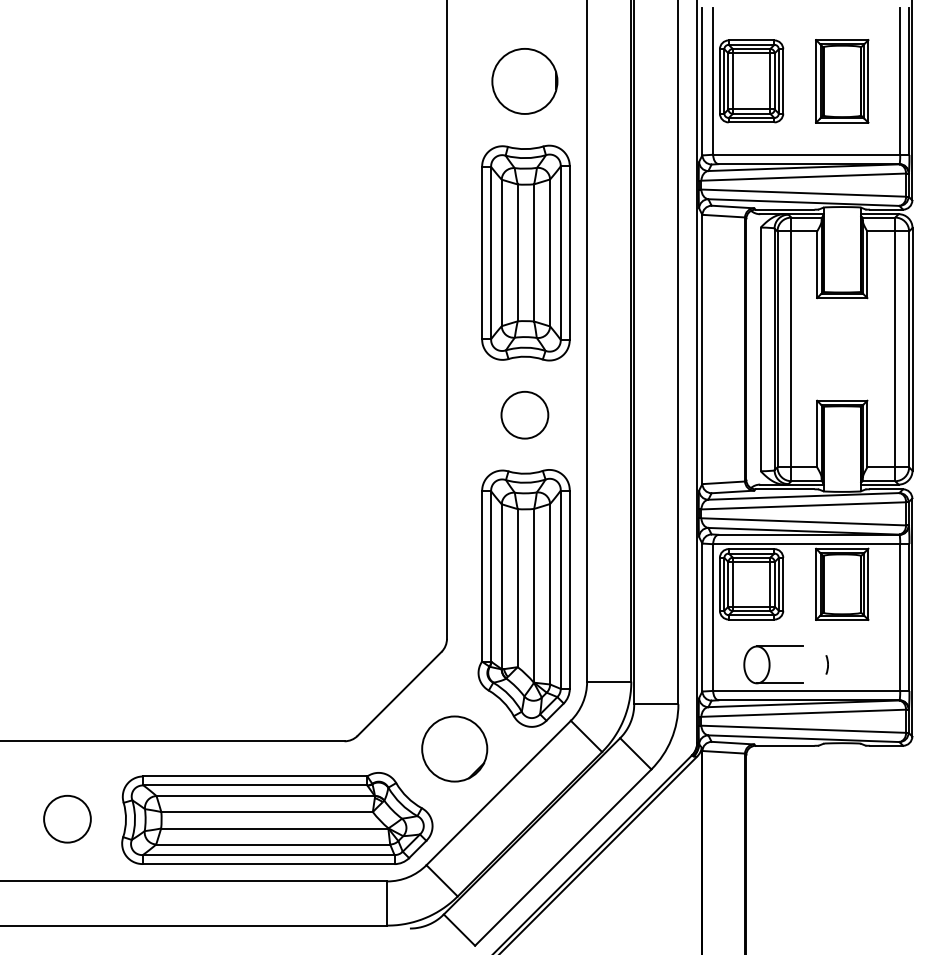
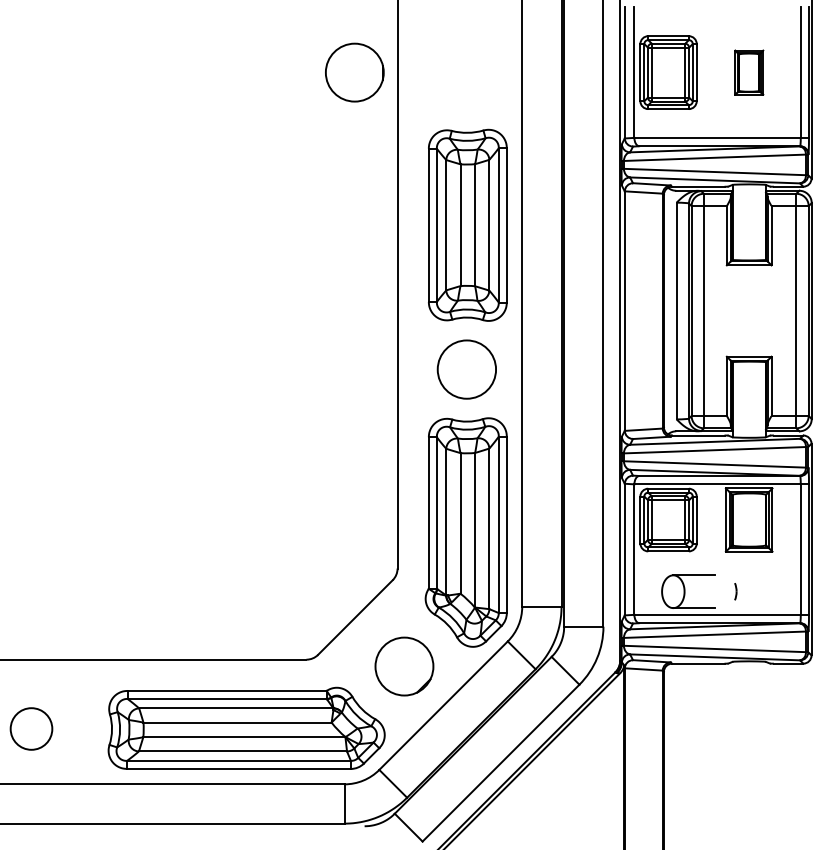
circle: (524, 81) -> (354, 72), moved
part: (842, 81) -> (749, 72), size x0.6
circle: (524, 414) -> (466, 368), size x1.4
circle: (67, 818) -> (31, 728), moved

